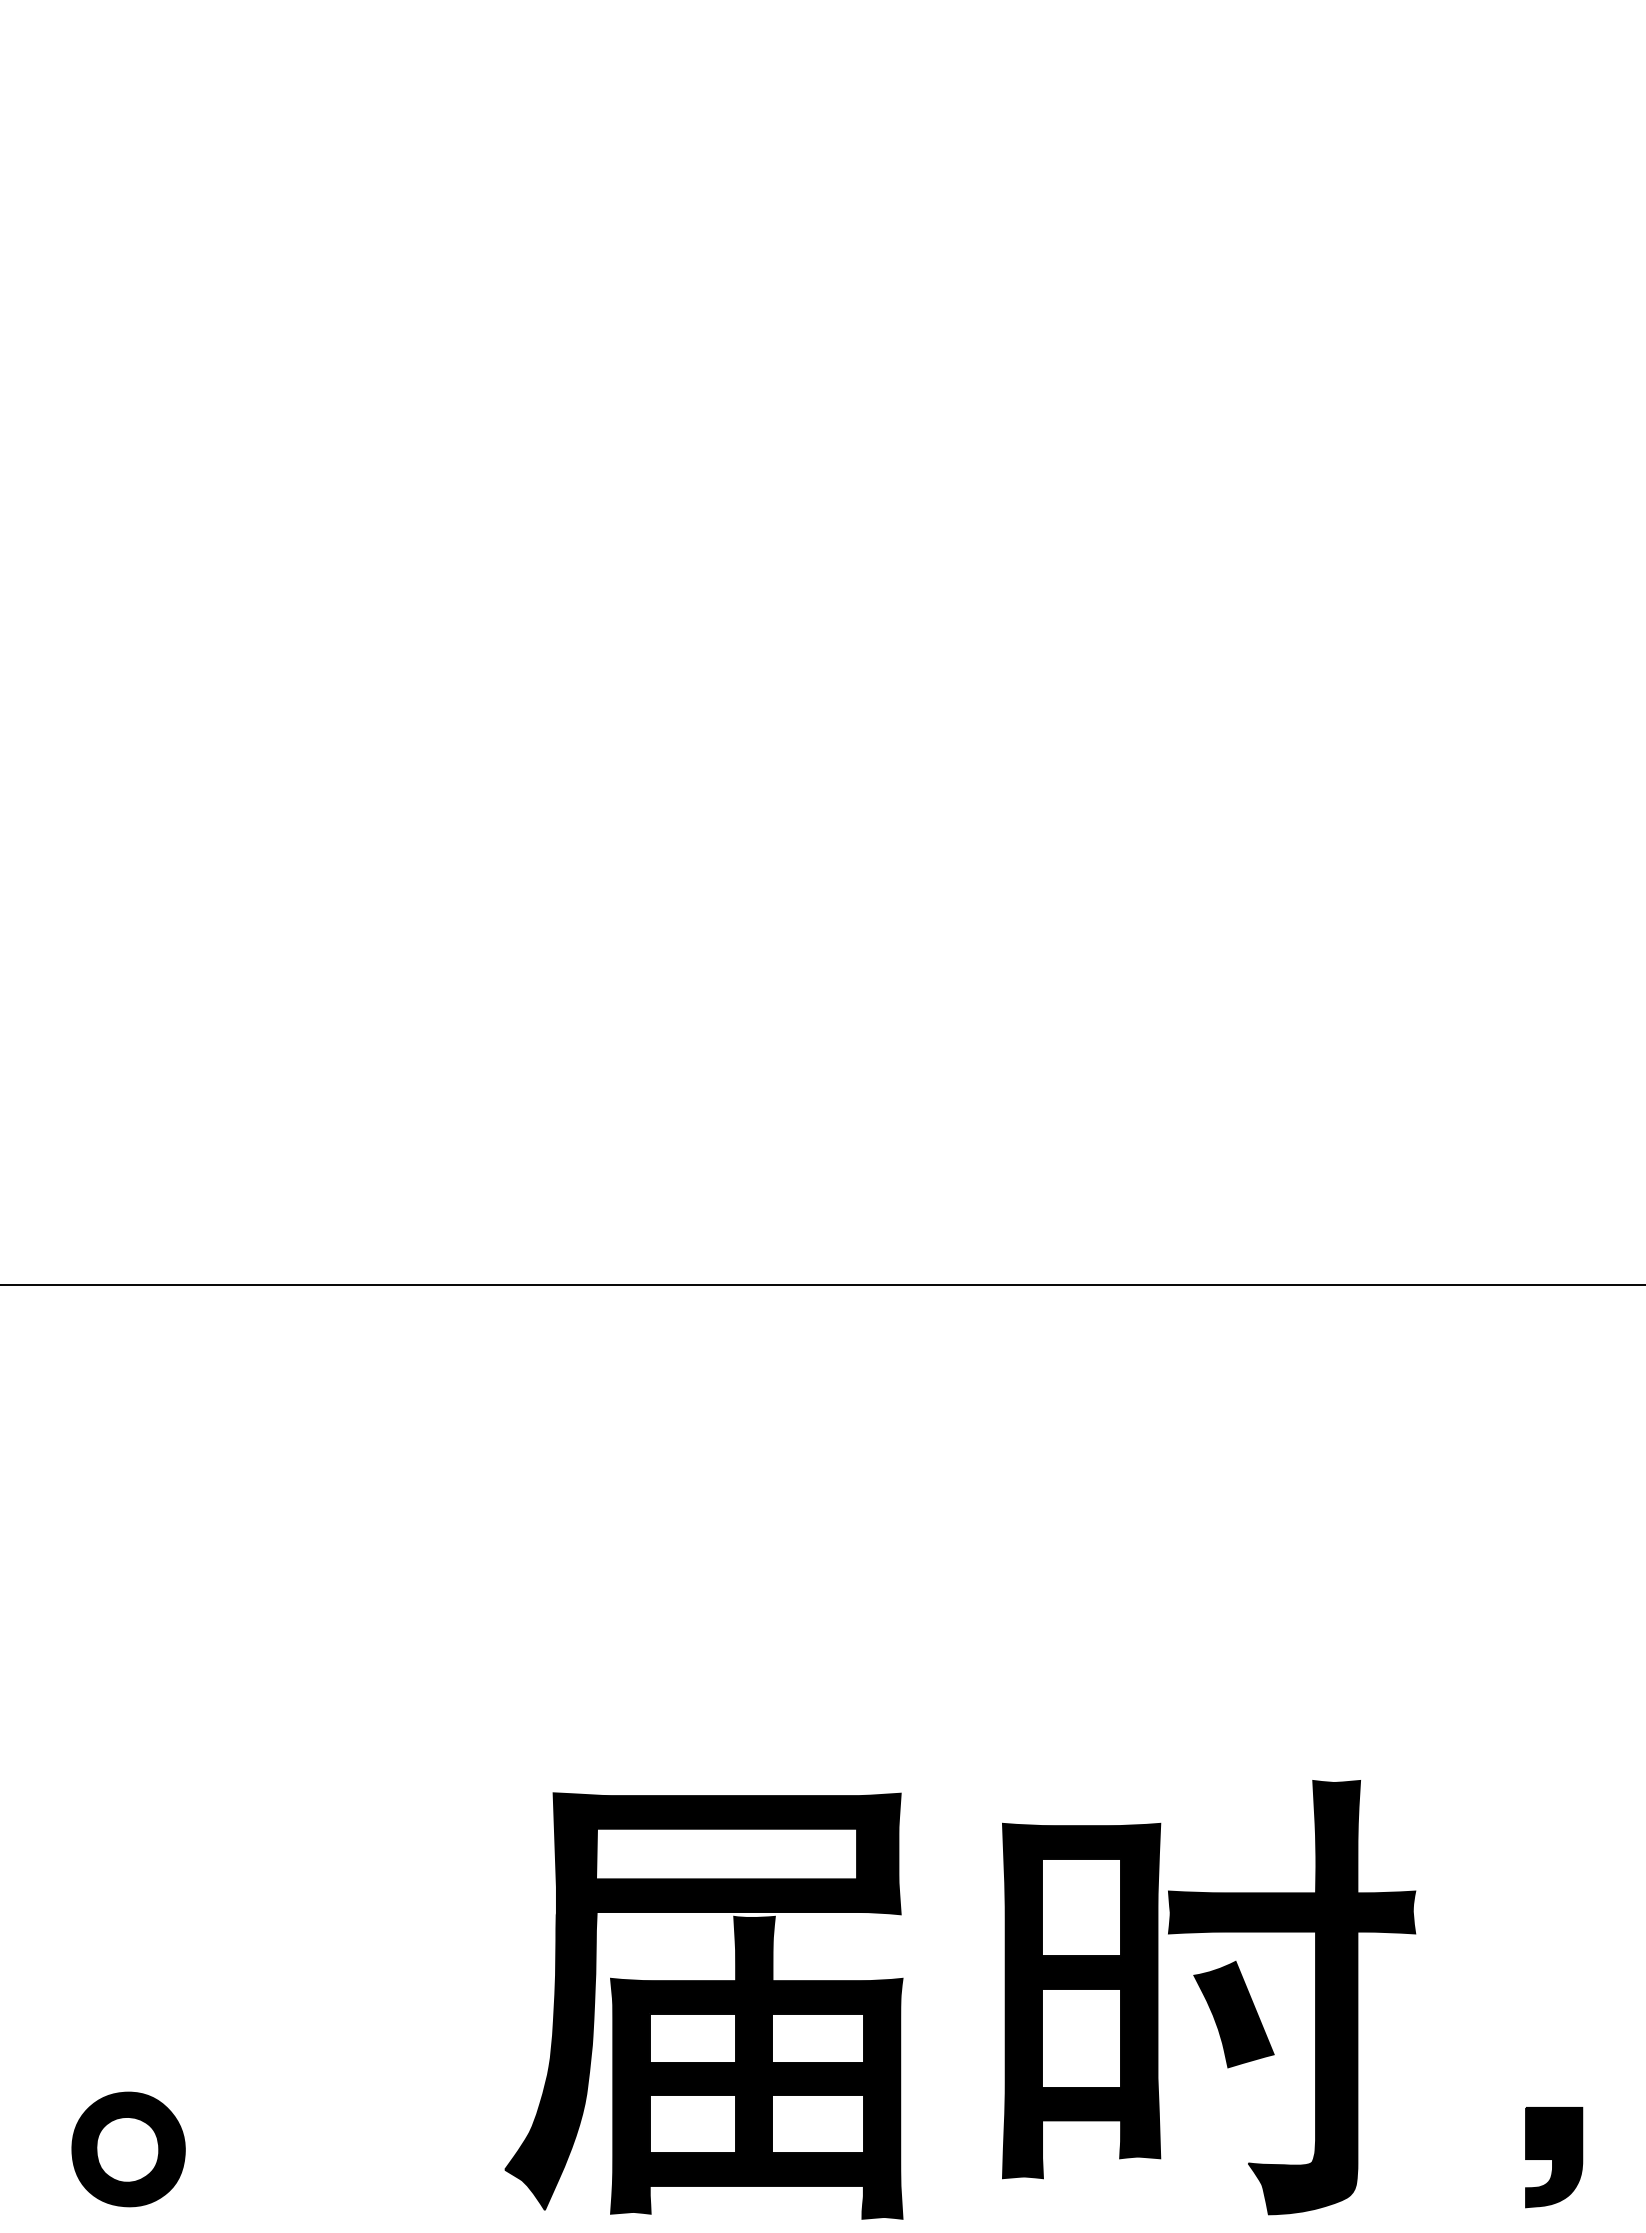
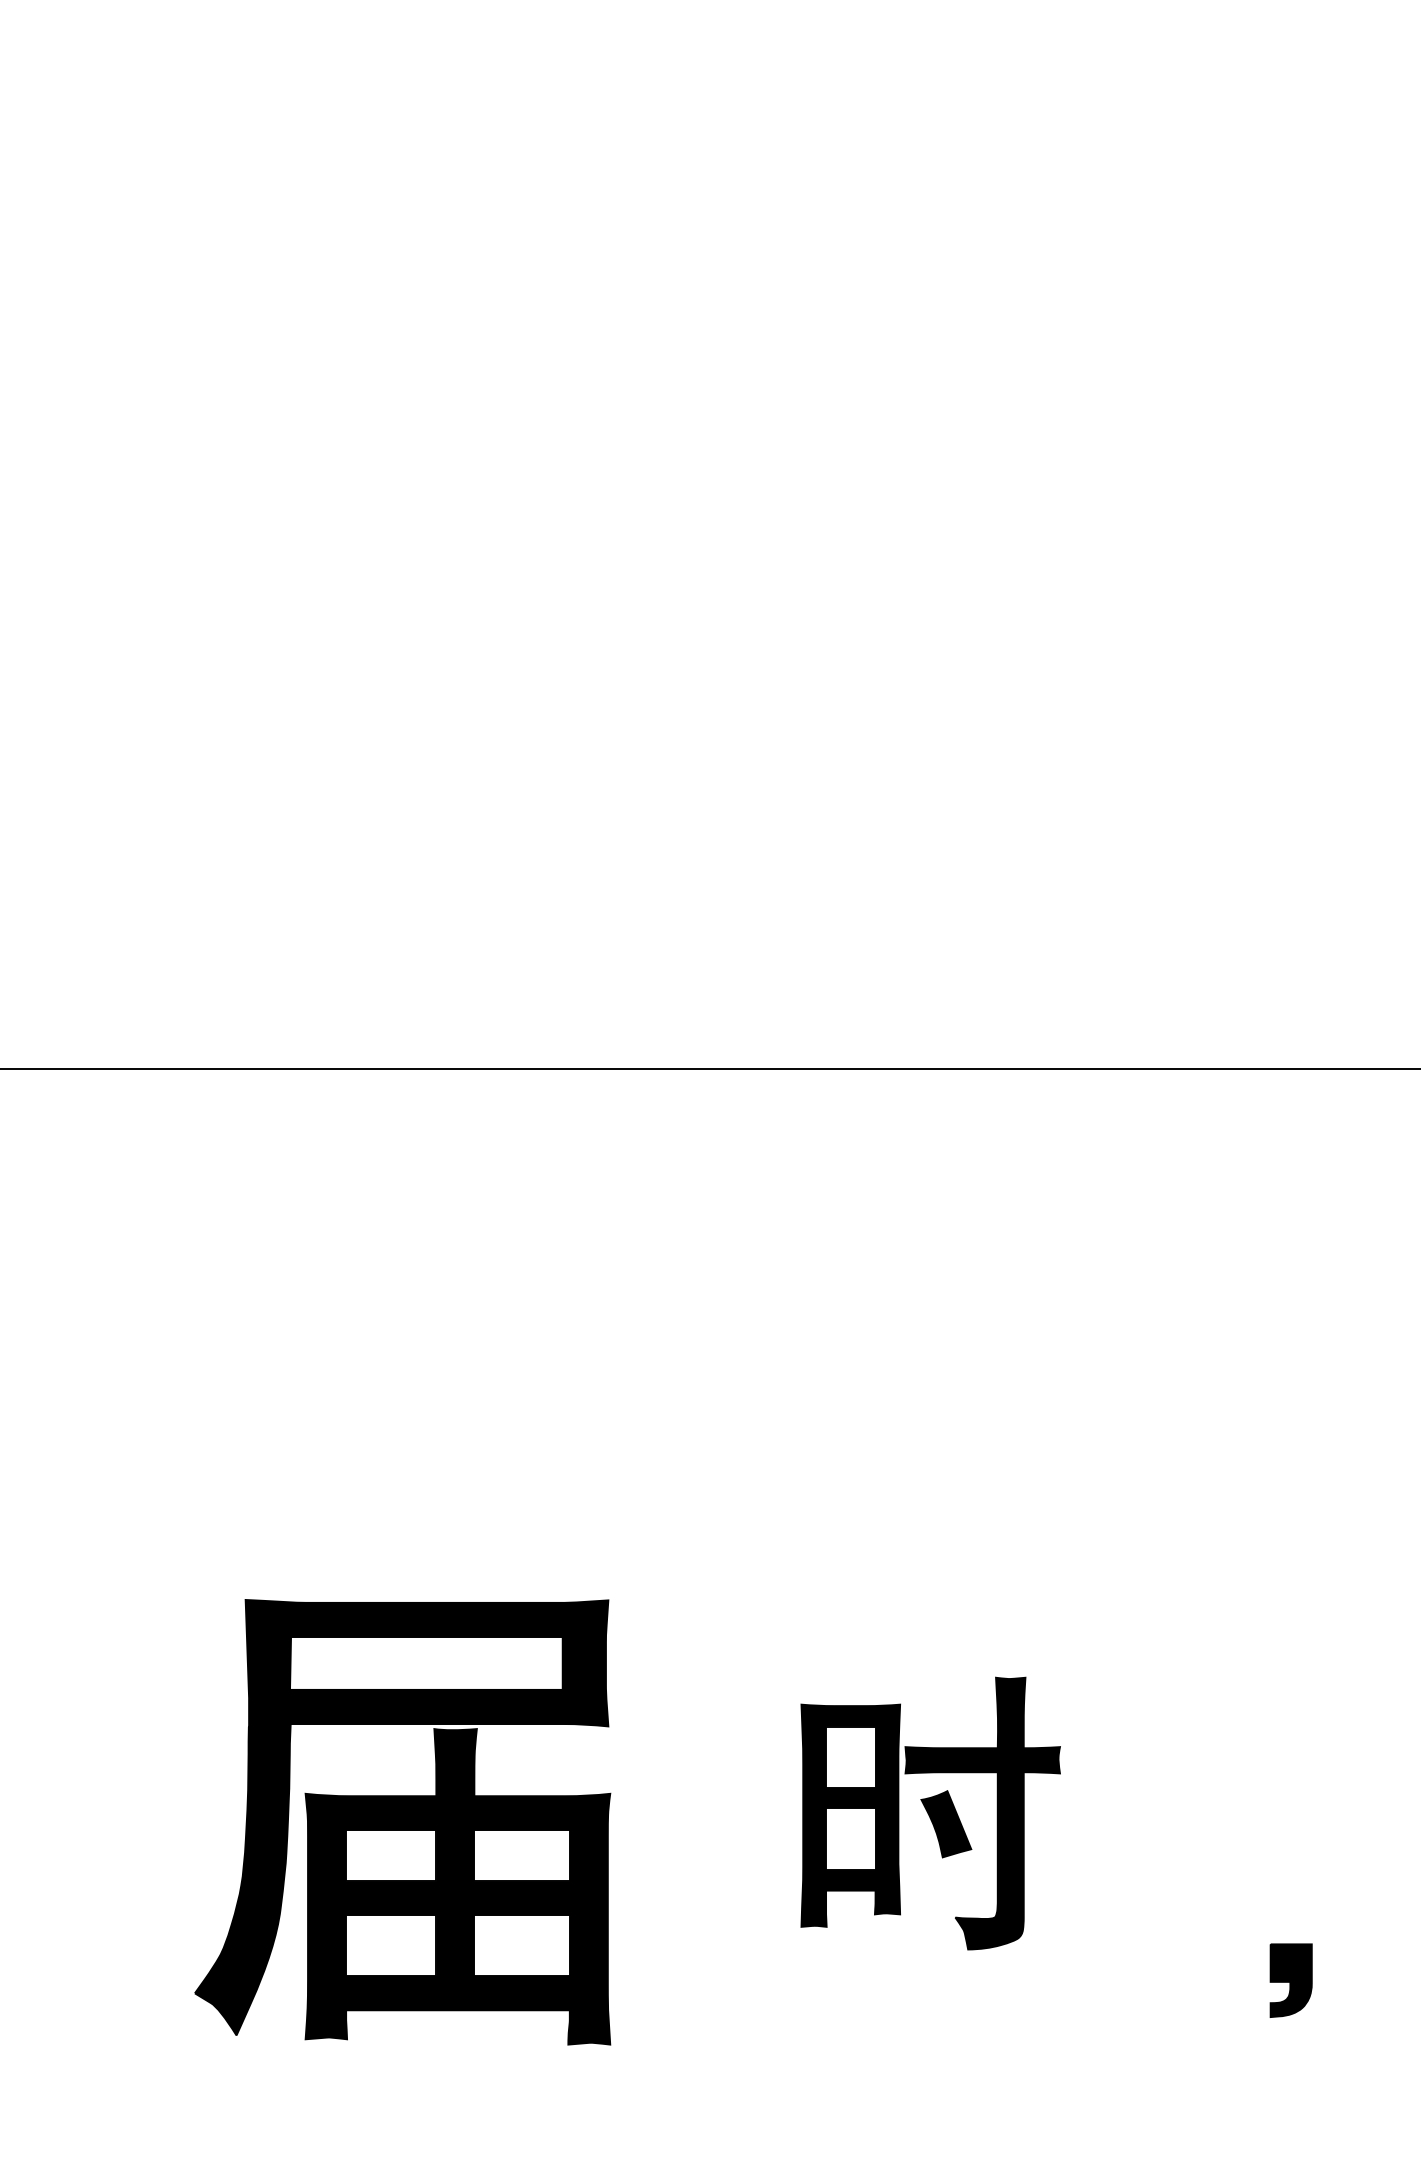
part: (1209, 1997) -> (931, 1813), size x0.6
part: (1554, 2157) -> (1291, 1980), size x0.7

